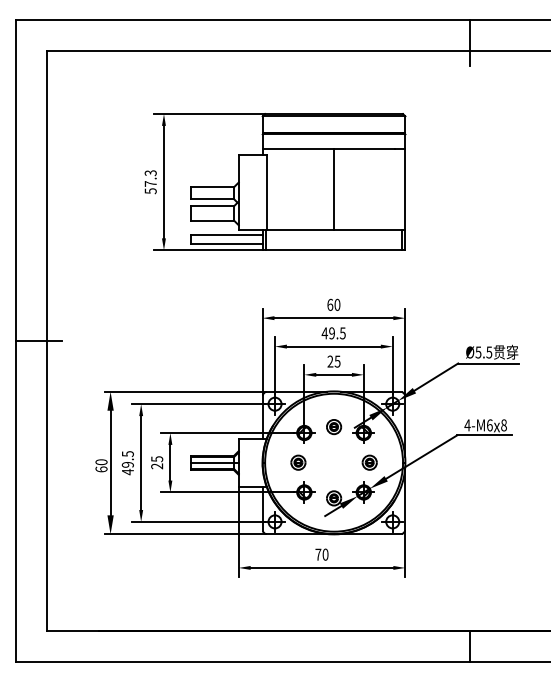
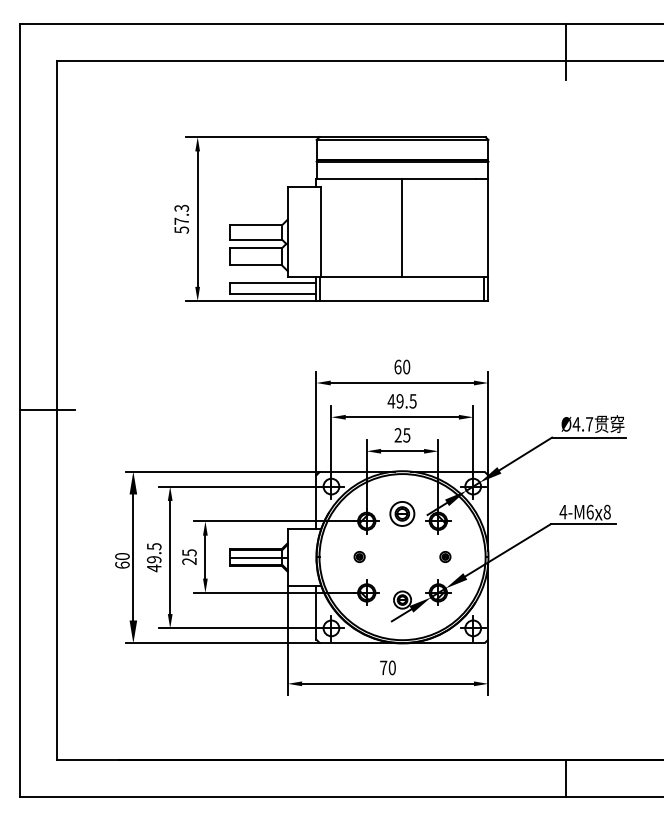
text: (483, 352) -> (582, 424), Ø5.5 -> Ø4.7
part: (334, 427) -> (403, 514), size x1.4
part: (298, 462) -> (359, 556), size x0.6
part: (369, 462) -> (445, 556), size x0.6

